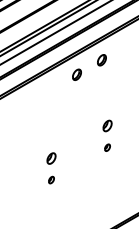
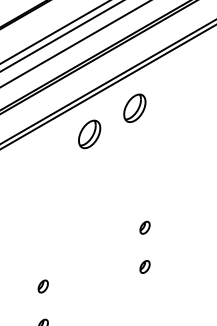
part: (101, 59) -> (134, 106), size x1.43
part: (76, 74) -> (88, 133), size x1.43
part: (107, 126) -> (144, 228), size x0.62
part: (51, 158) -> (43, 286), size x0.62

